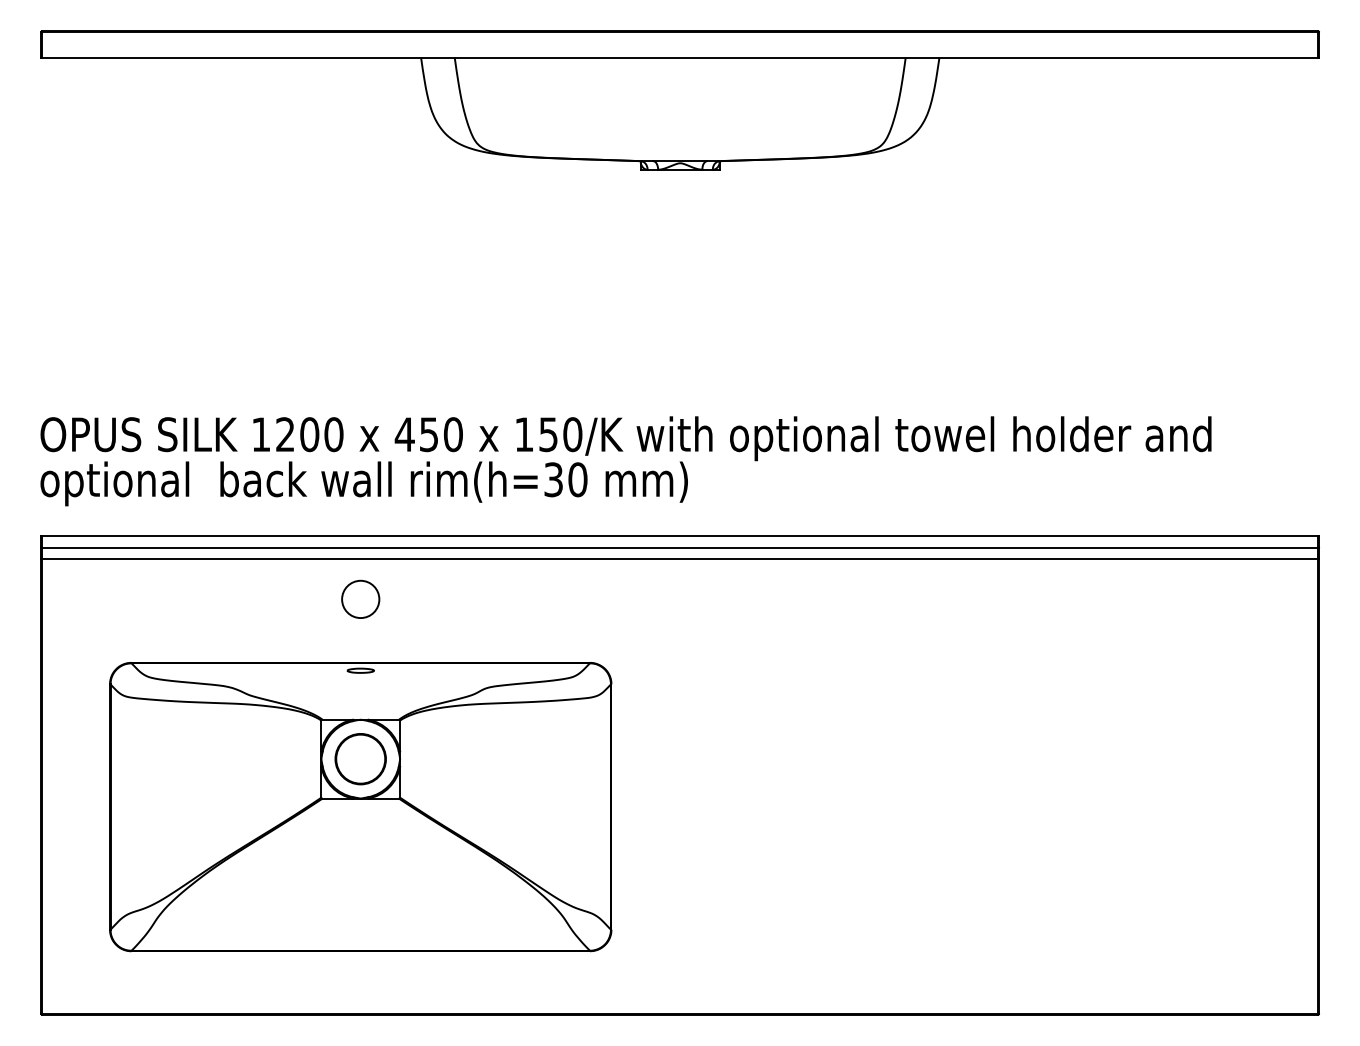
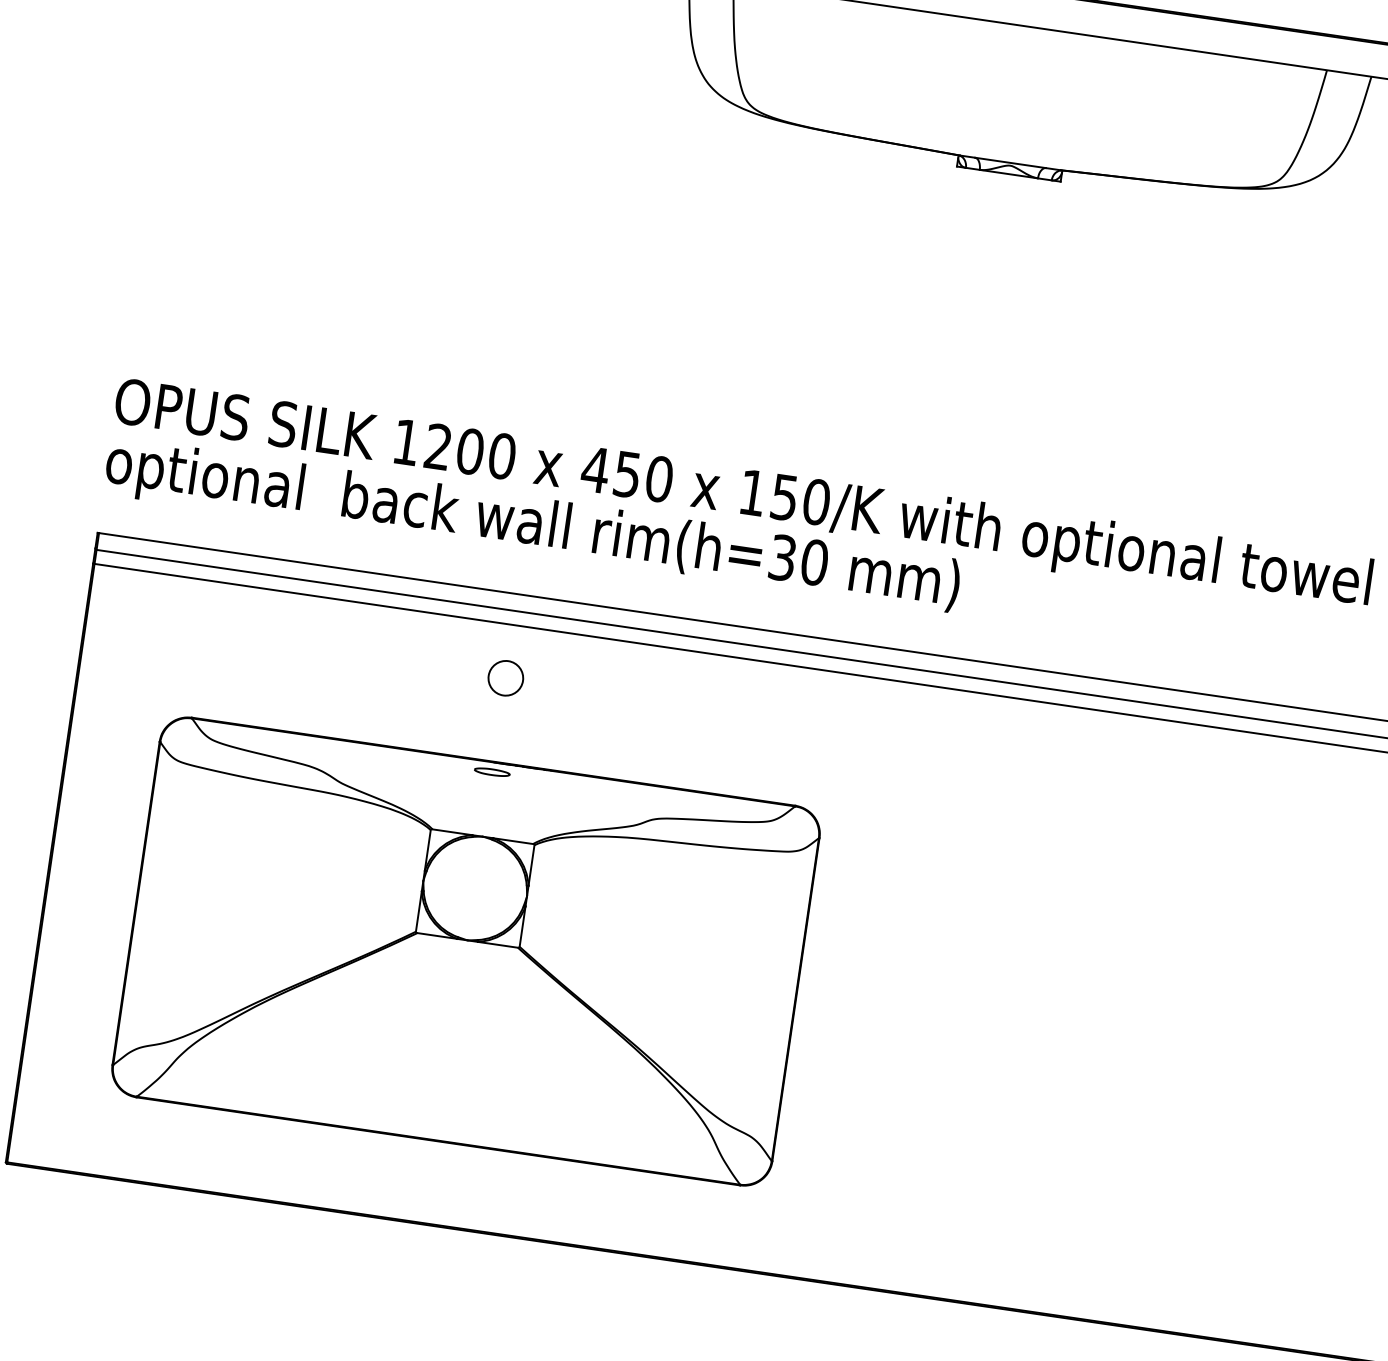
circle: (360, 599) -> (505, 678), size x0.7
circle: (360, 759) -> (474, 888), removed

